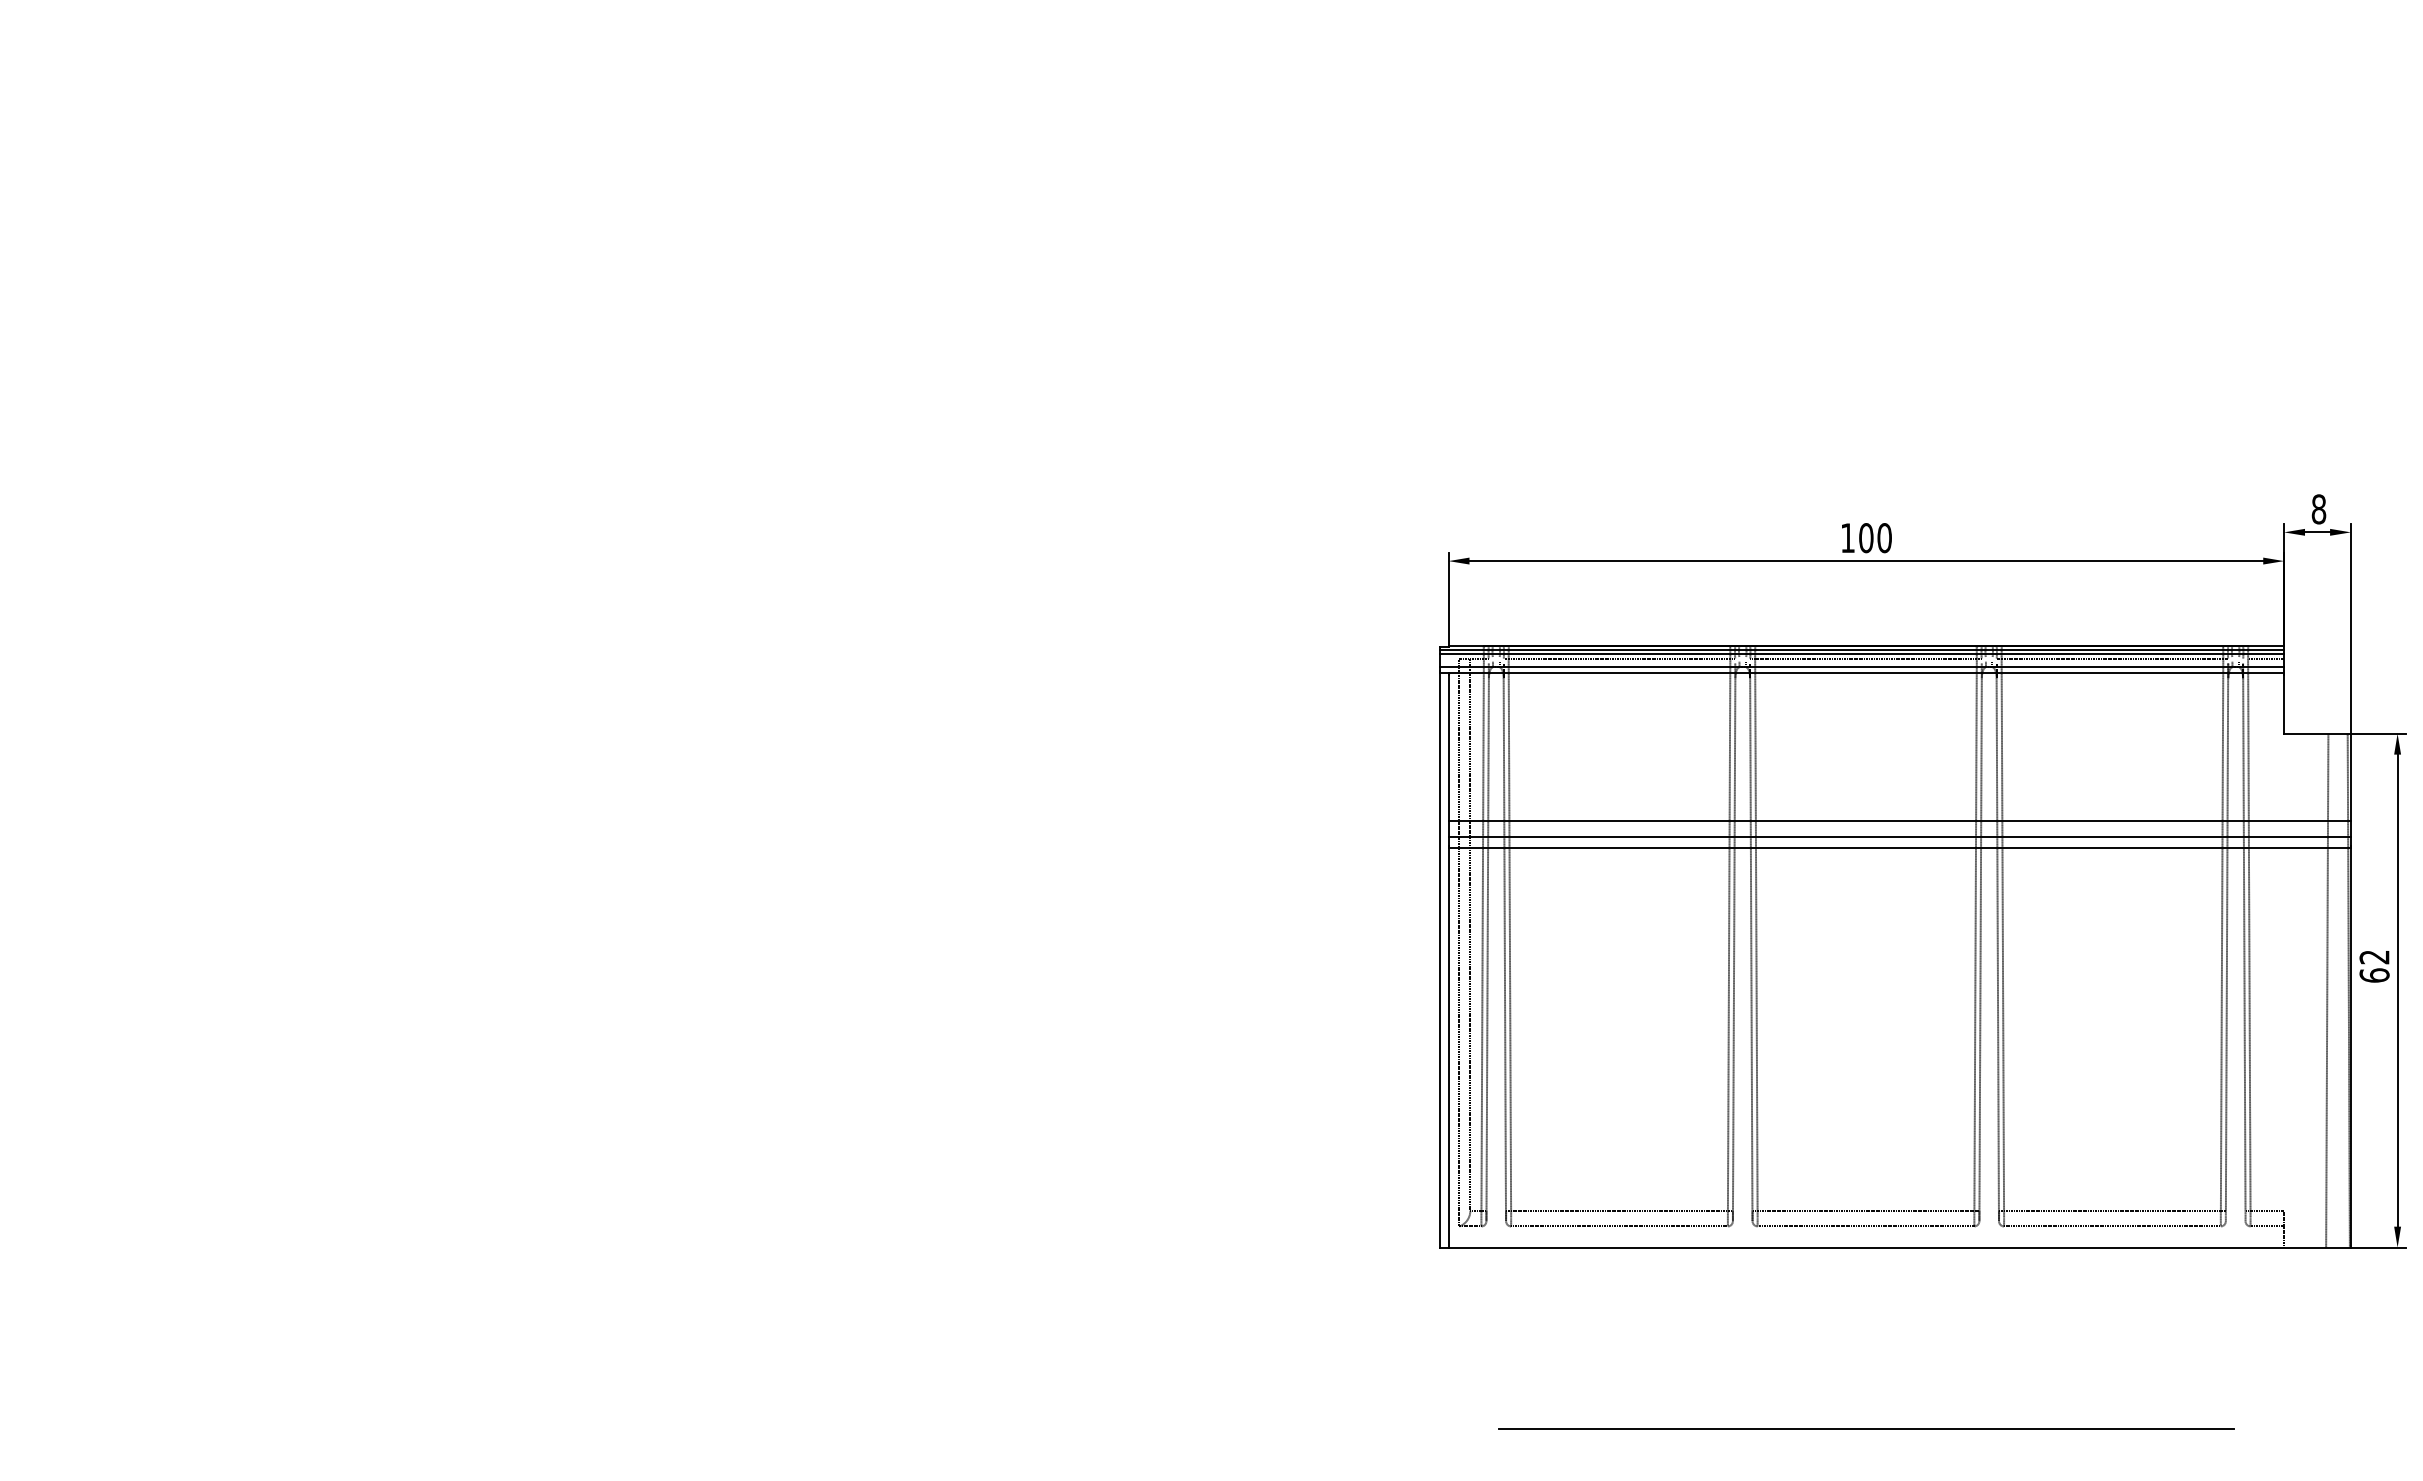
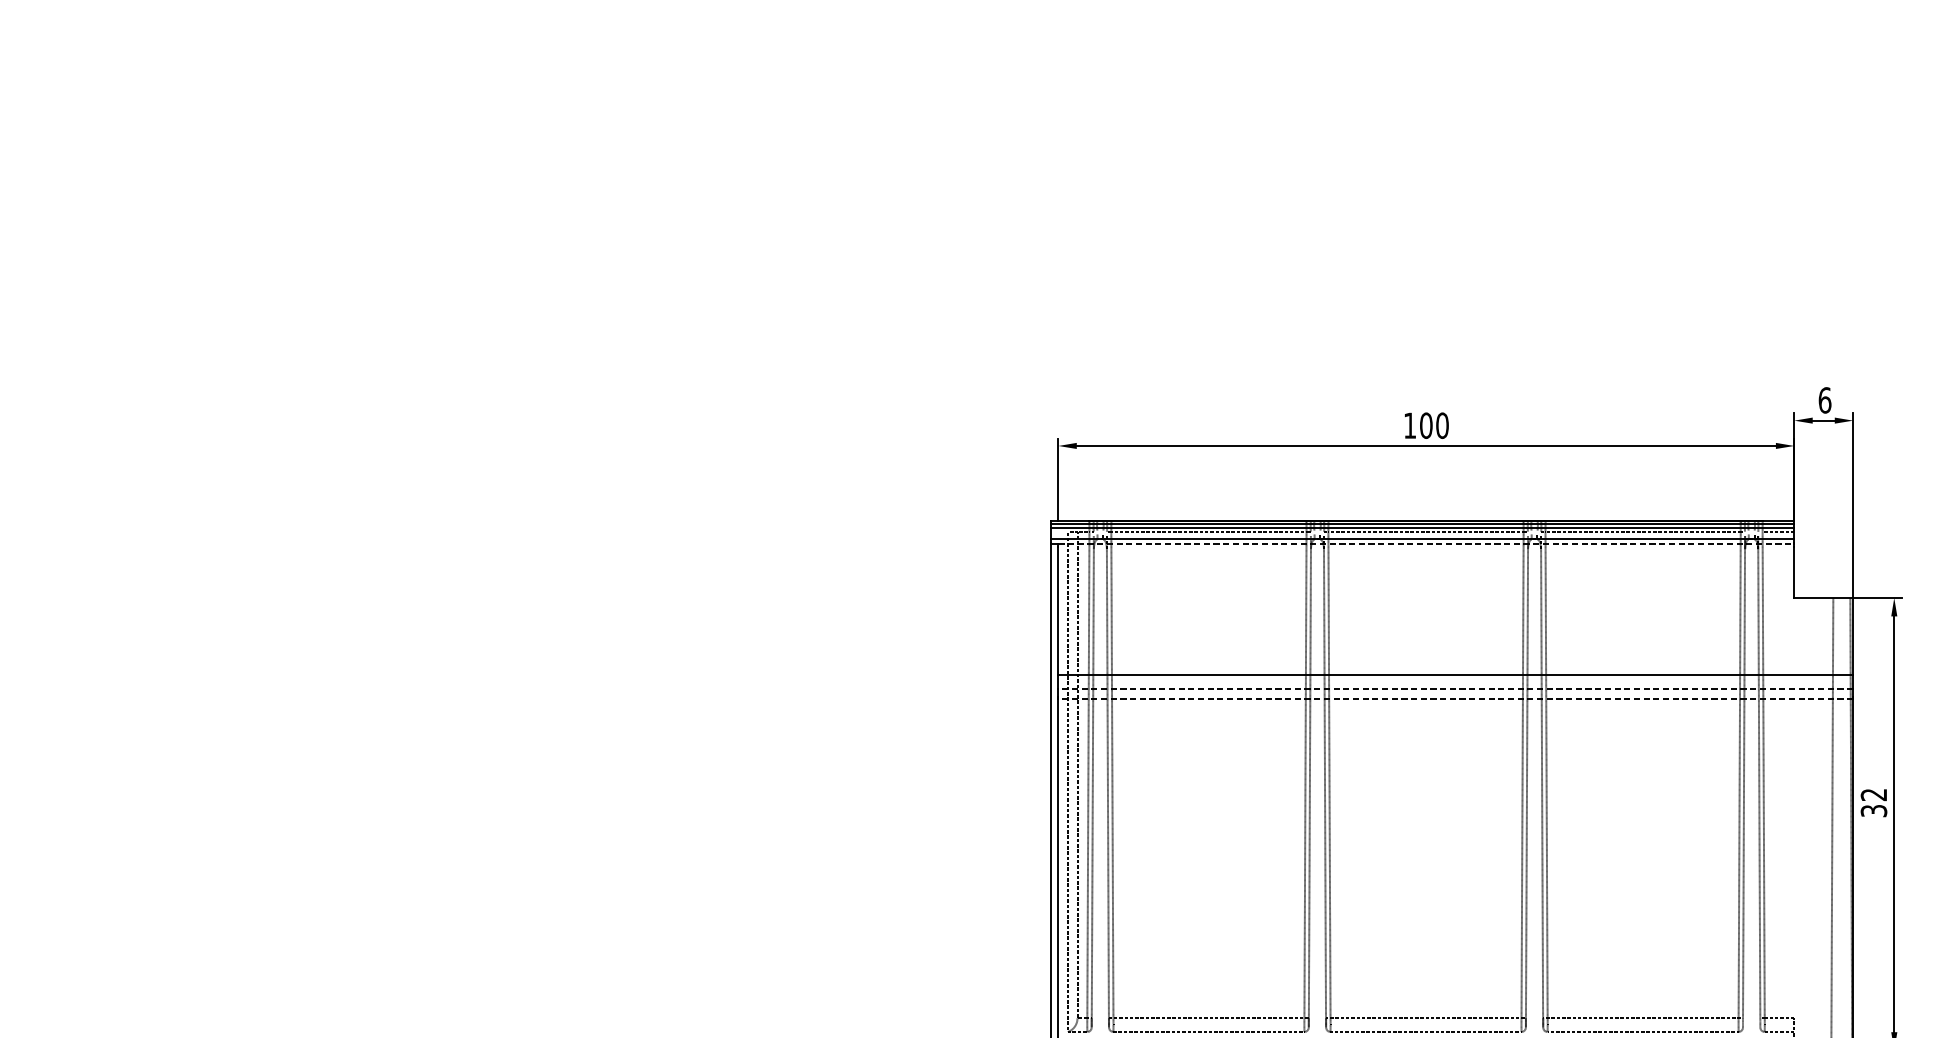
text: (2318, 509) -> (1824, 400), 8 -> 6
line: (1866, 672) -> (1426, 544), solid -> dashed
line: (1899, 837) -> (1455, 689), solid -> dashed
line: (1899, 848) -> (1455, 699), solid -> dashed
text: (2374, 975) -> (1873, 810), 62 -> 32

